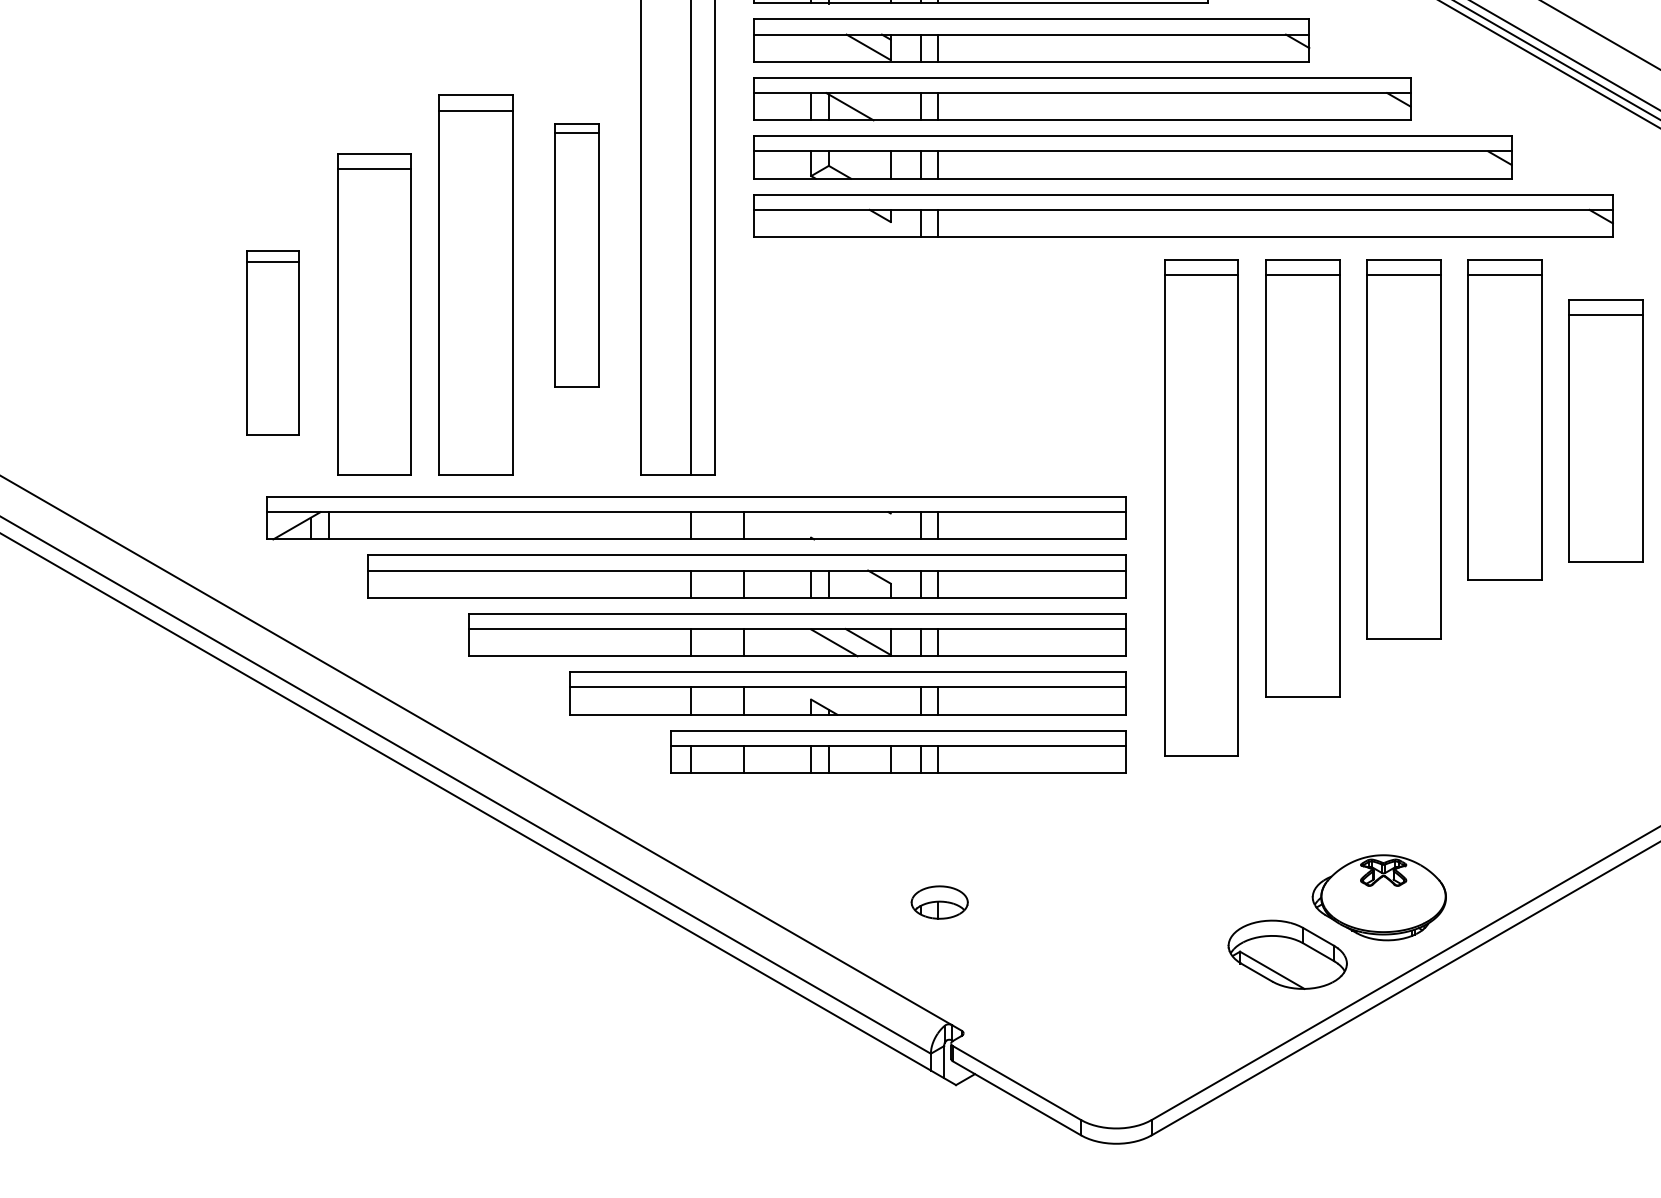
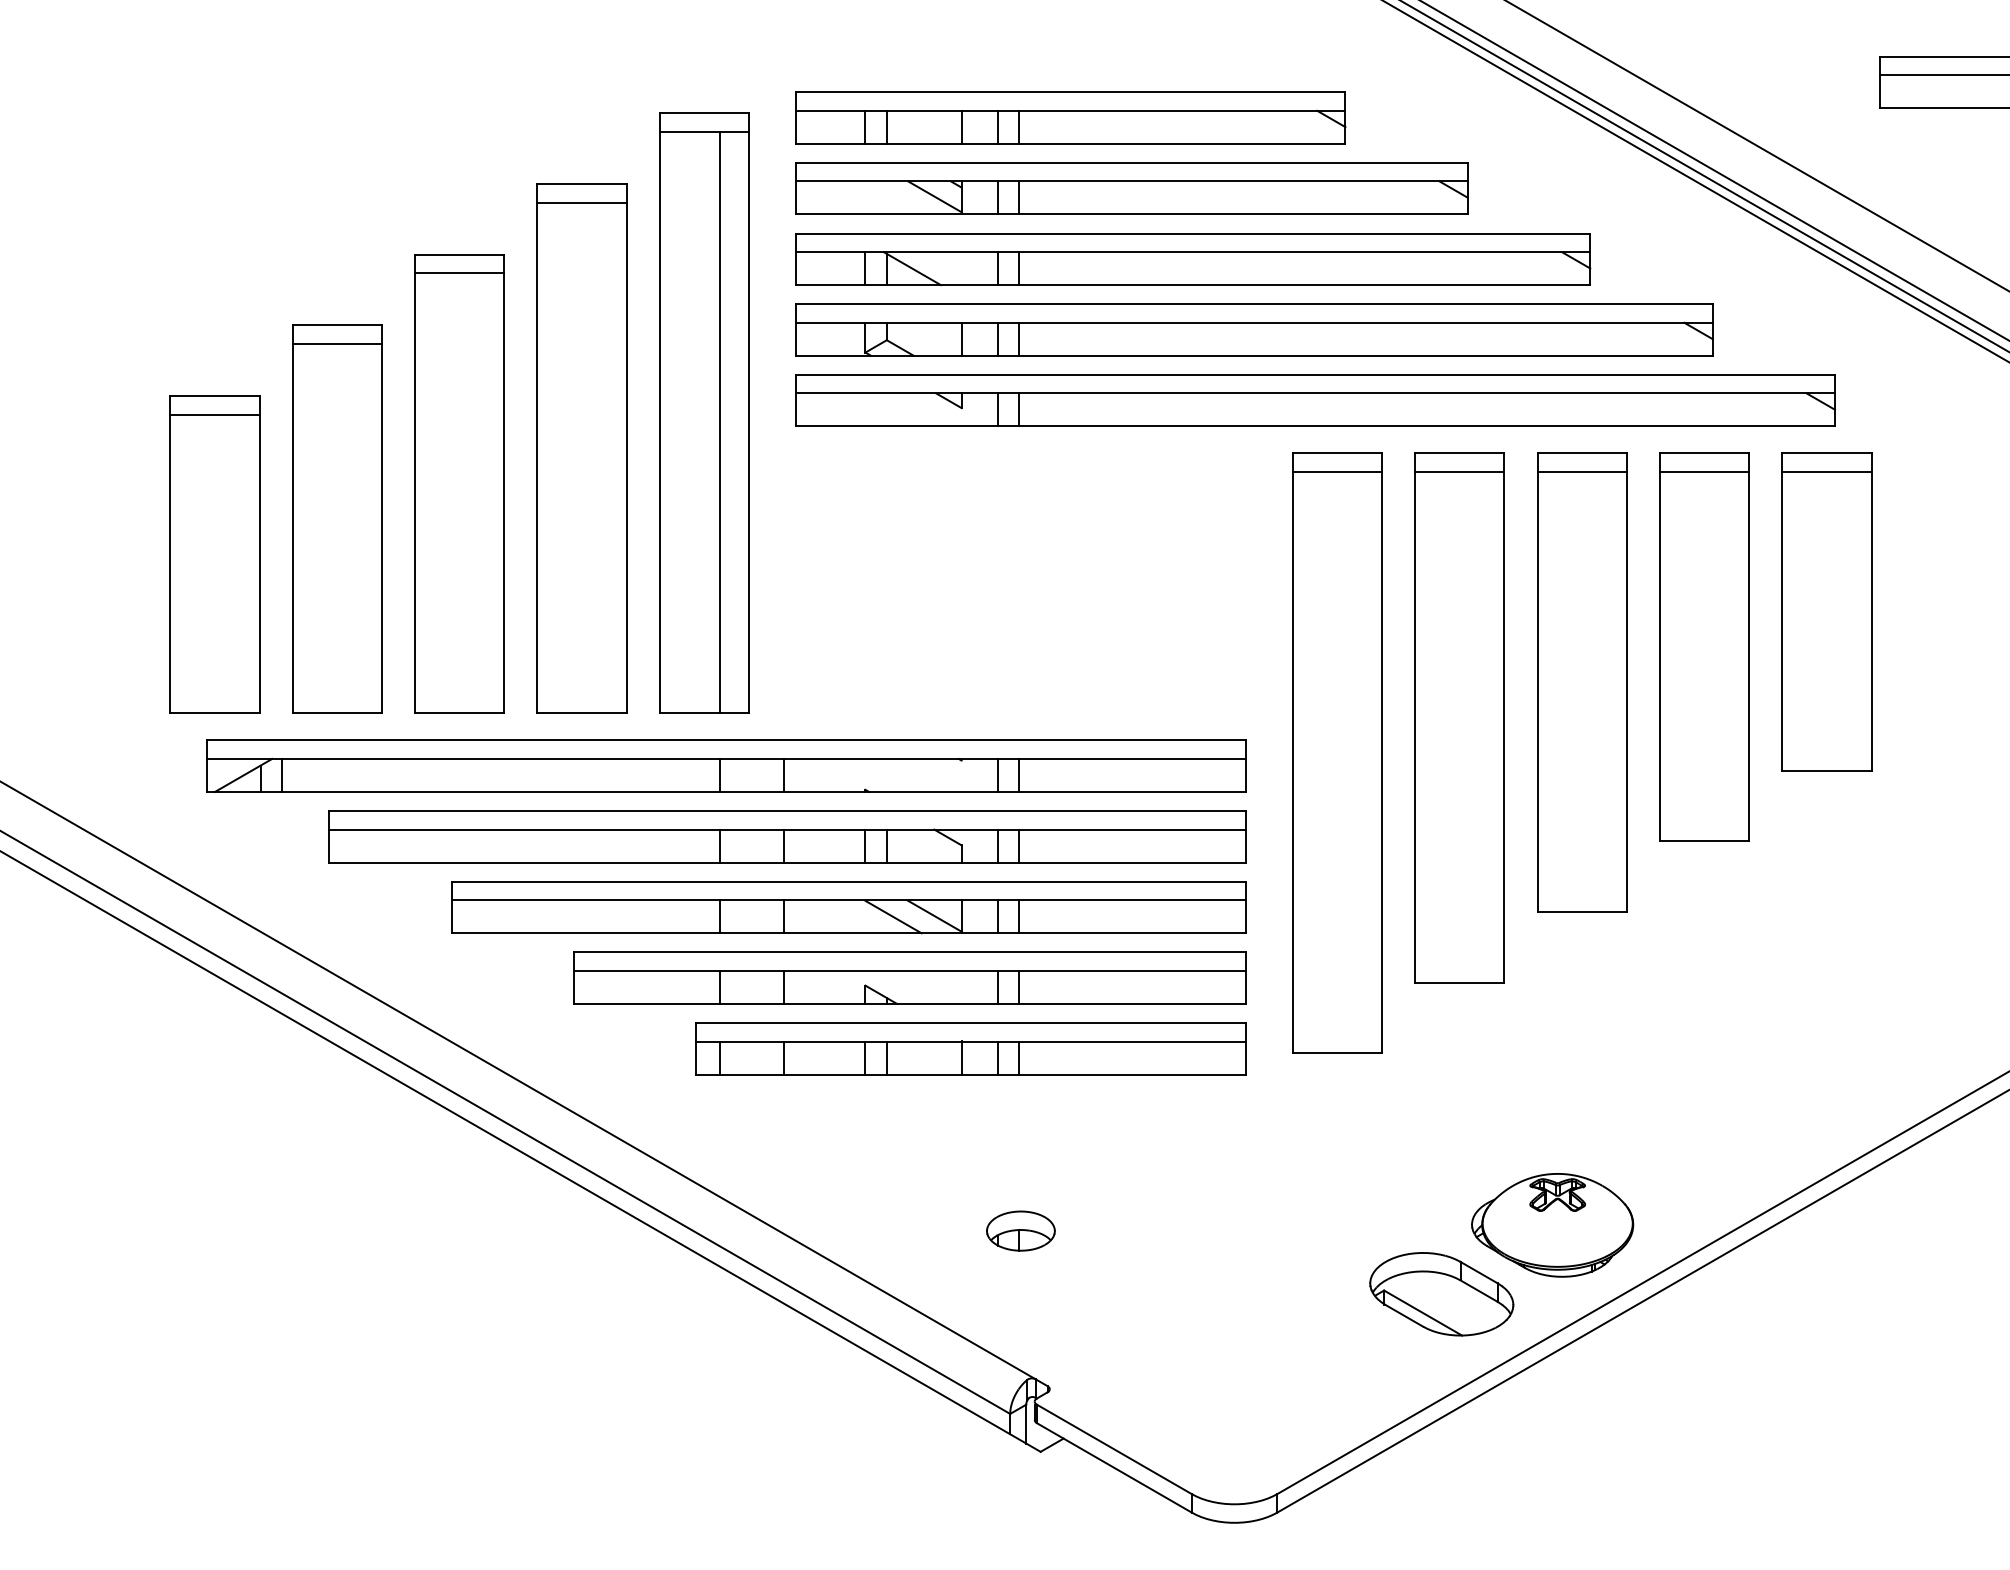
part: (576, 255) -> (581, 448), size x1.67
part: (272, 343) -> (214, 554), size x1.43
part: (1605, 430) -> (1826, 611), moved

